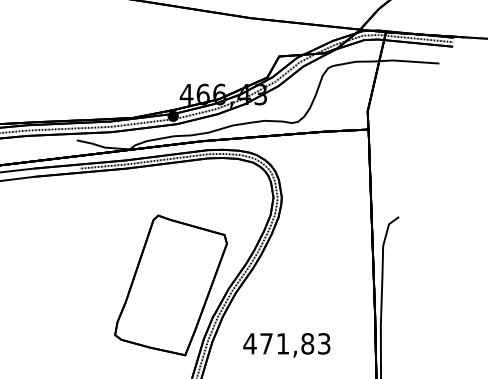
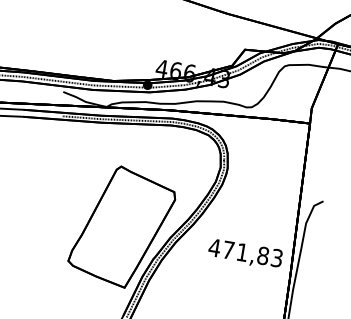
text: (286, 345) -> (245, 254), moved

